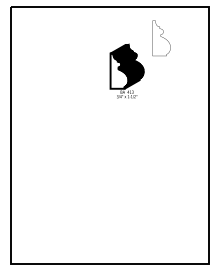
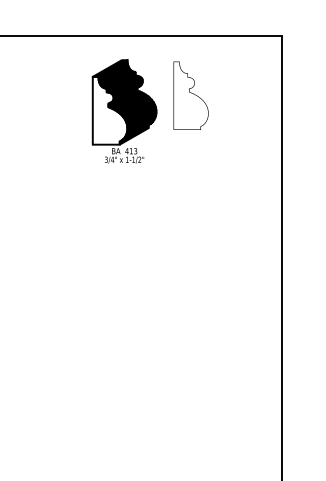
part: (126, 70) -> (123, 109), moved

